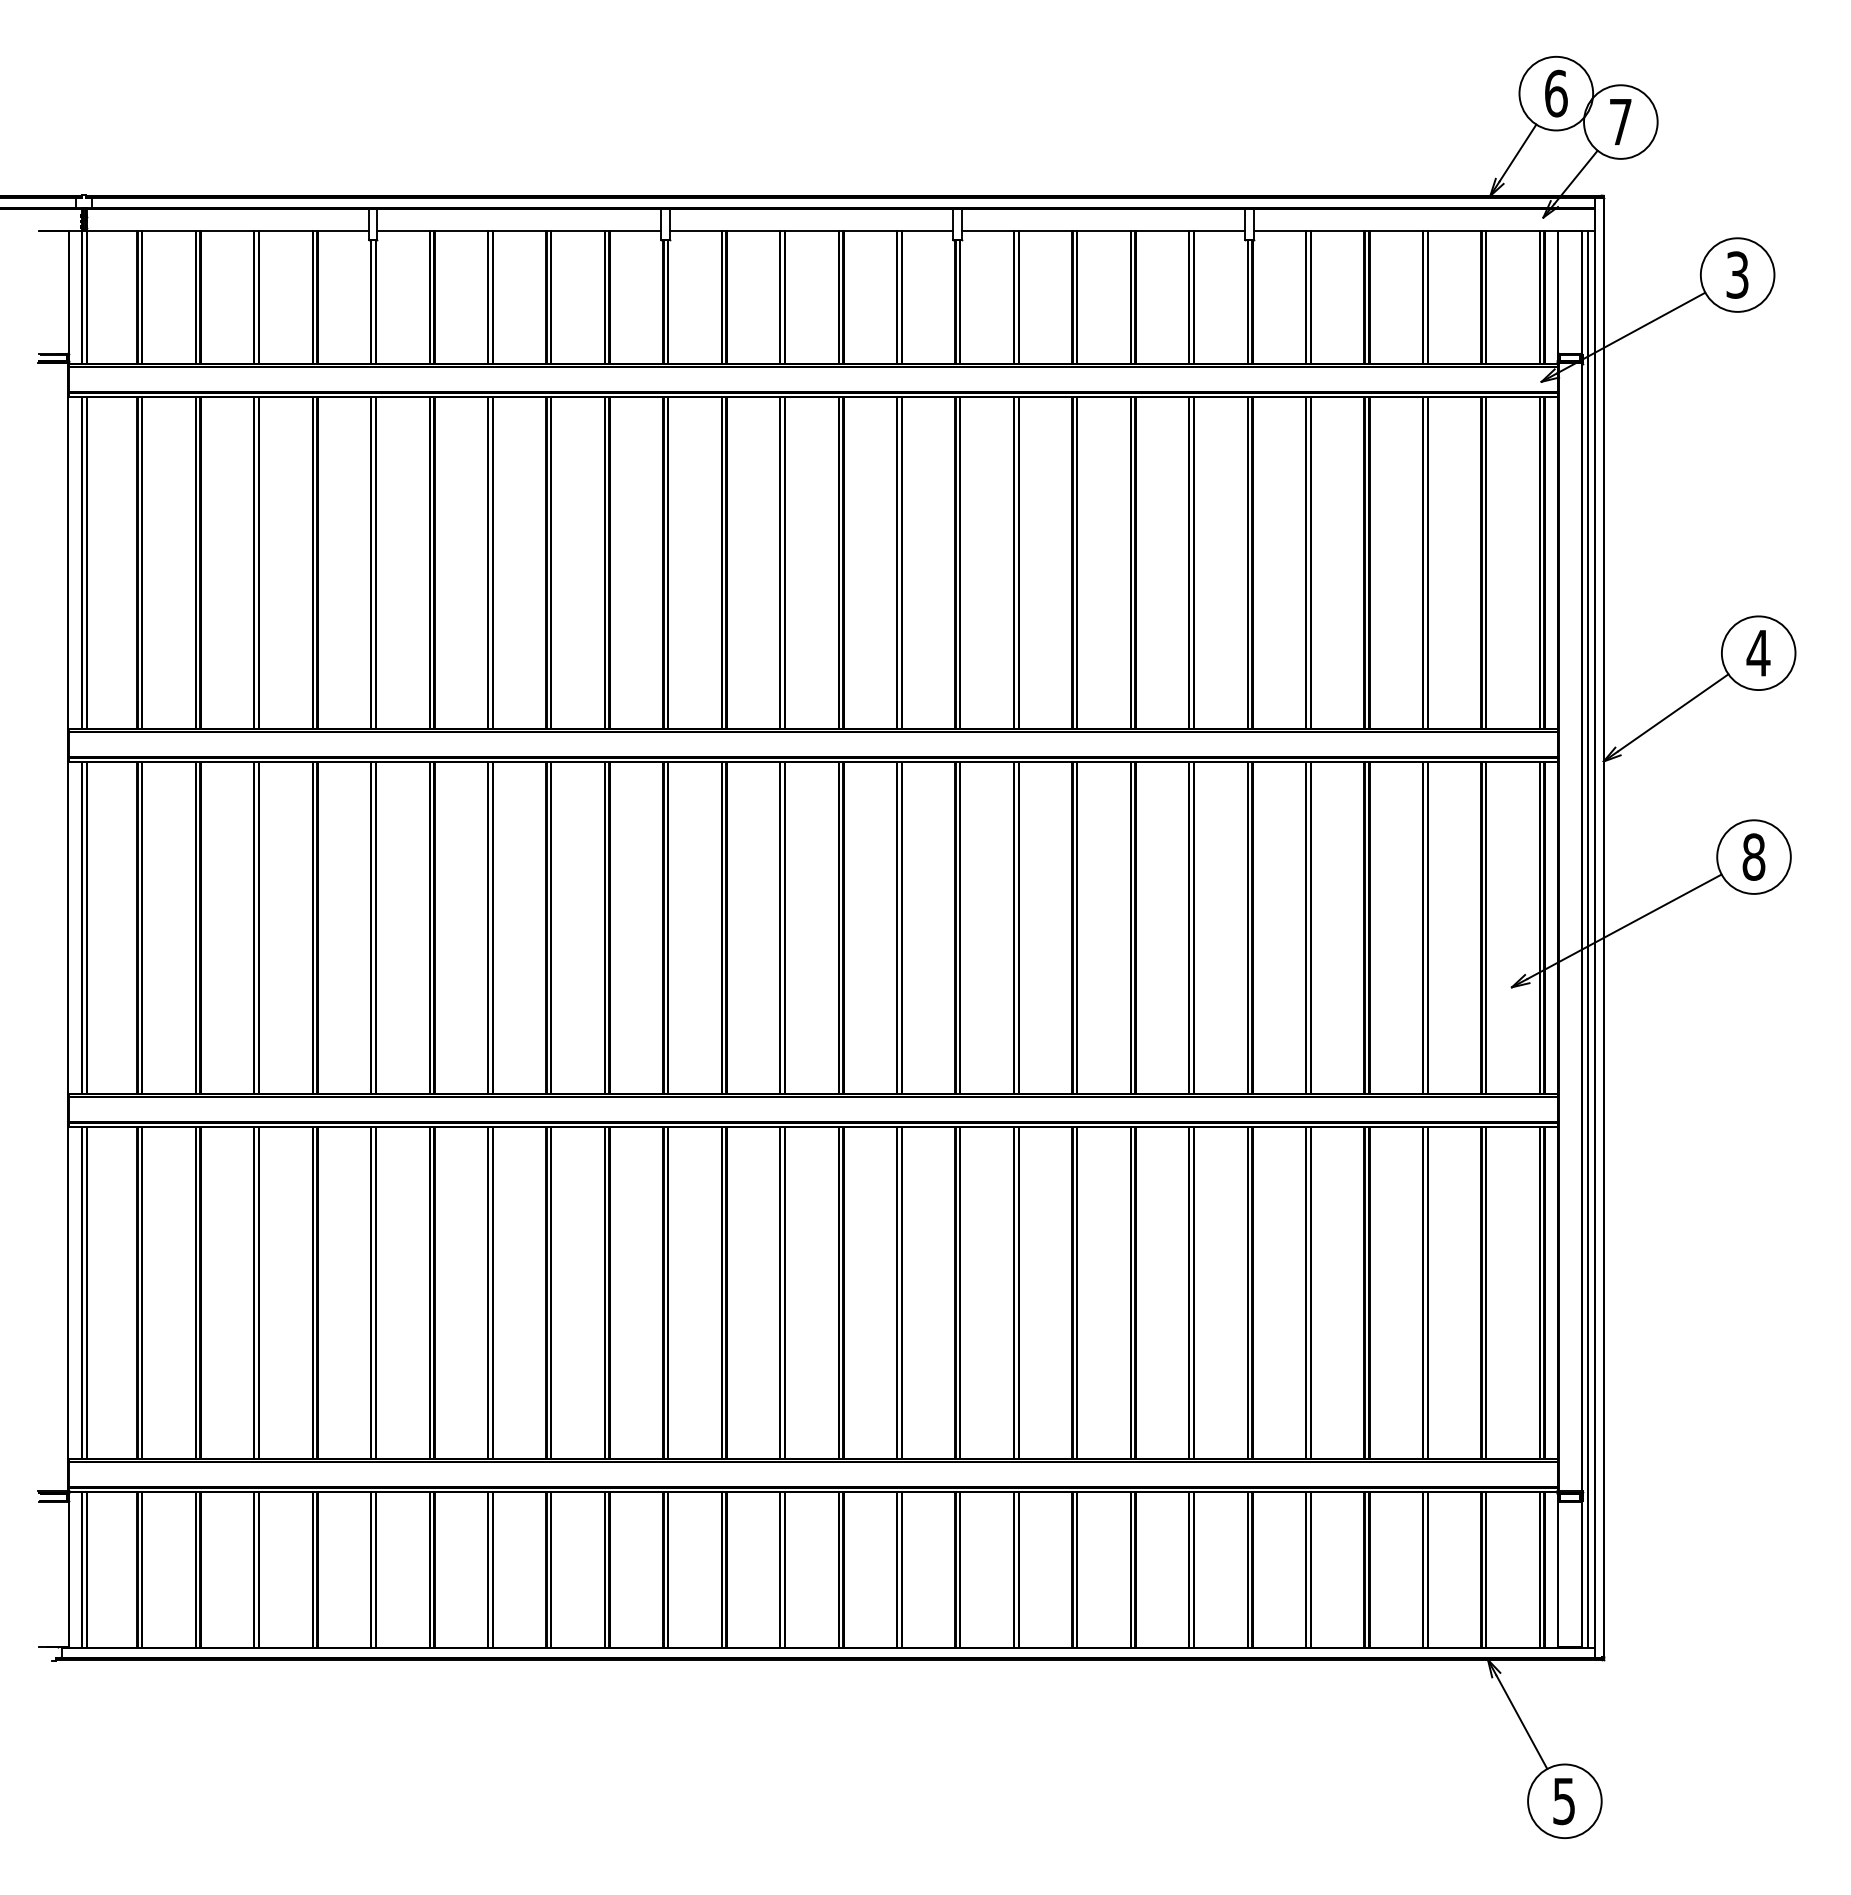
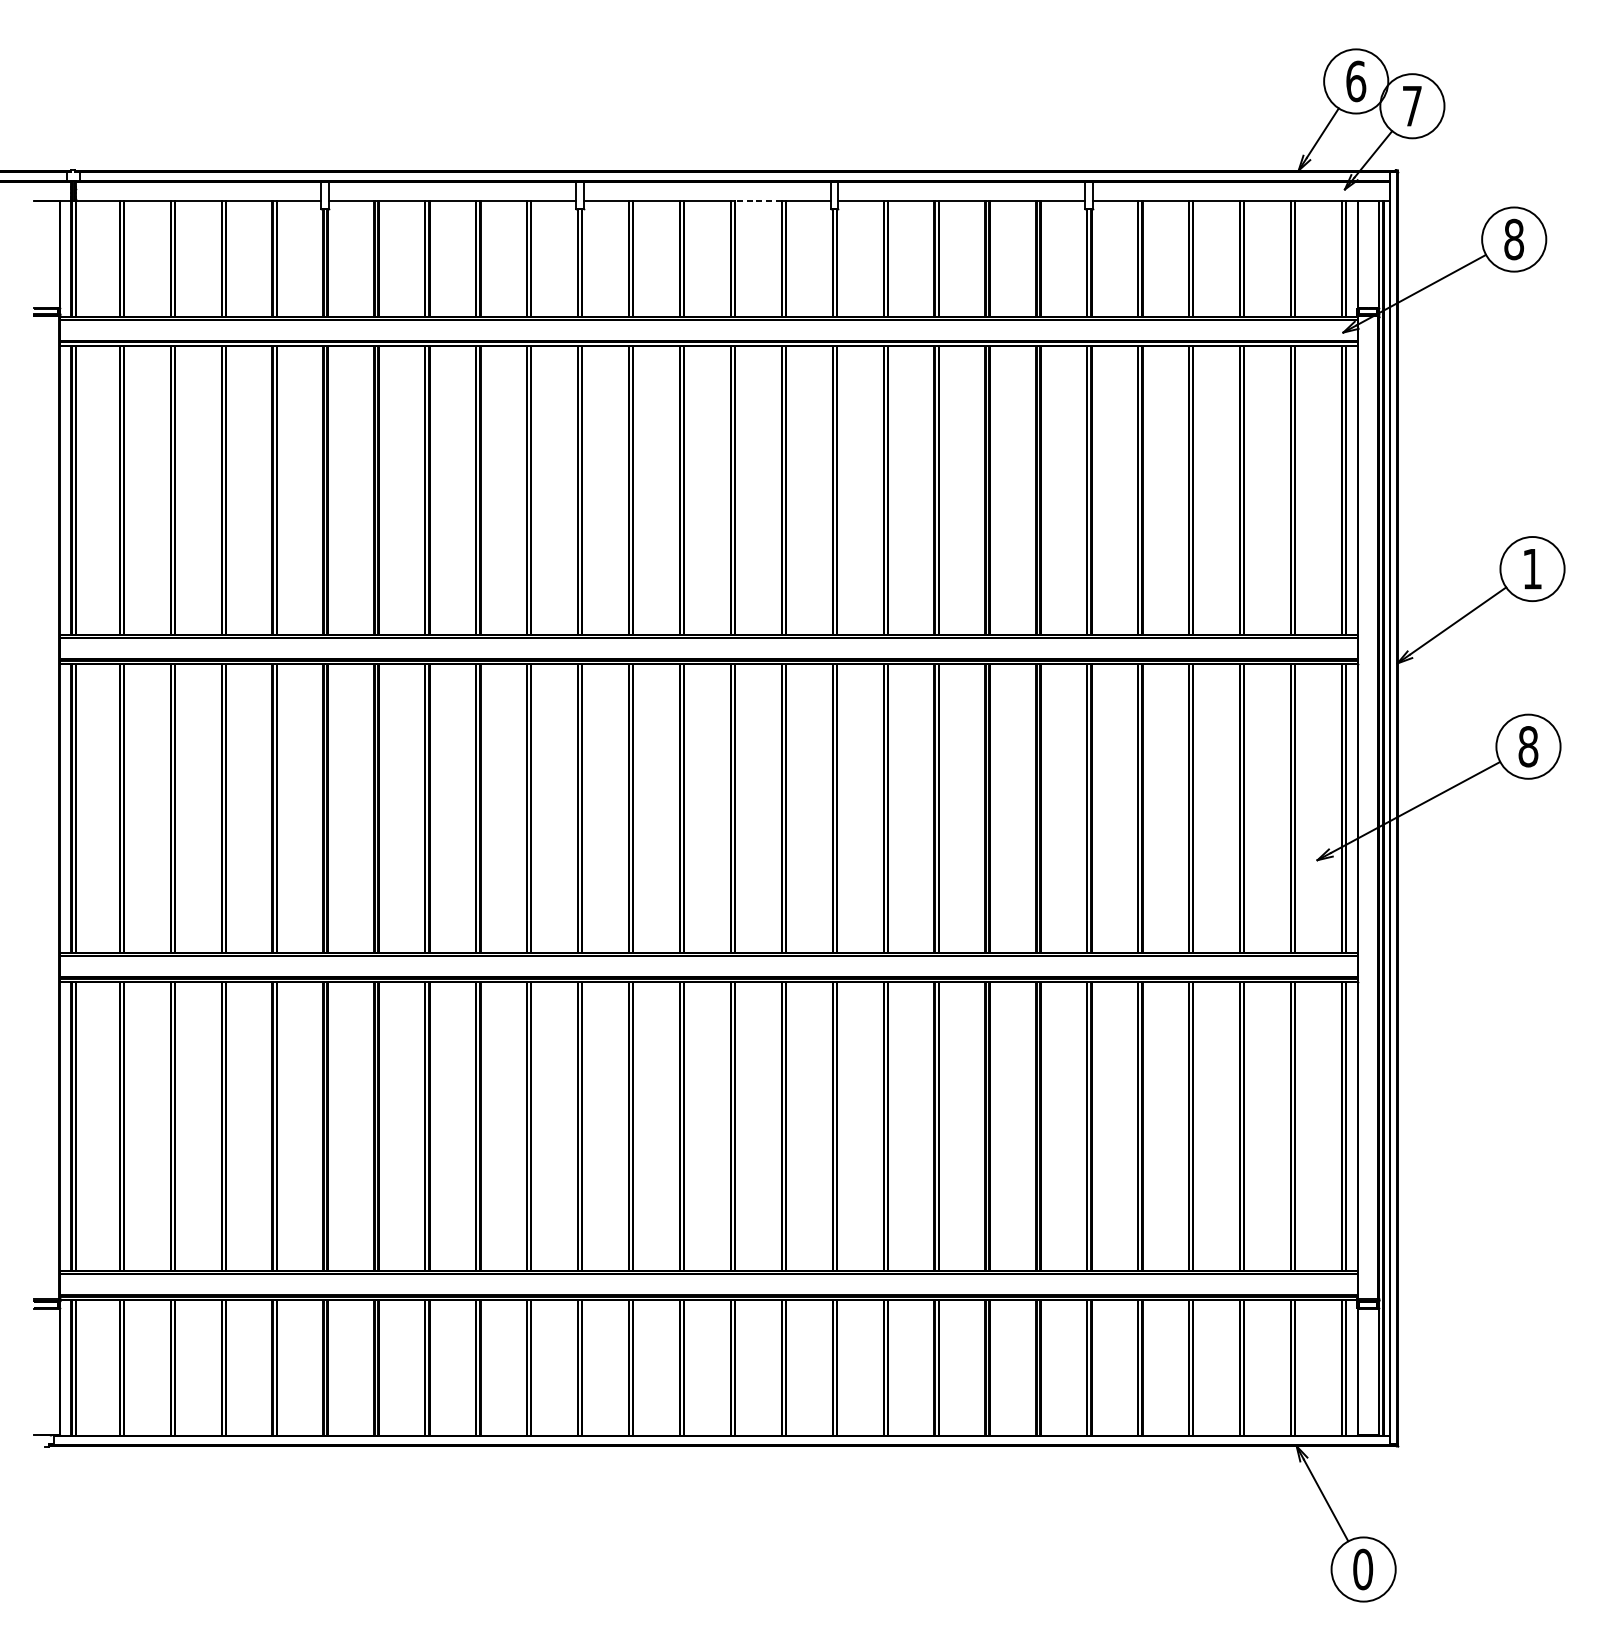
line: (870, 231) -> (758, 201), solid -> dashed
text: (1737, 274) -> (1514, 239), 3 -> 8
text: (1758, 653) -> (1532, 569), 4 -> 1
text: (1564, 1801) -> (1363, 1569), 5 -> 0

